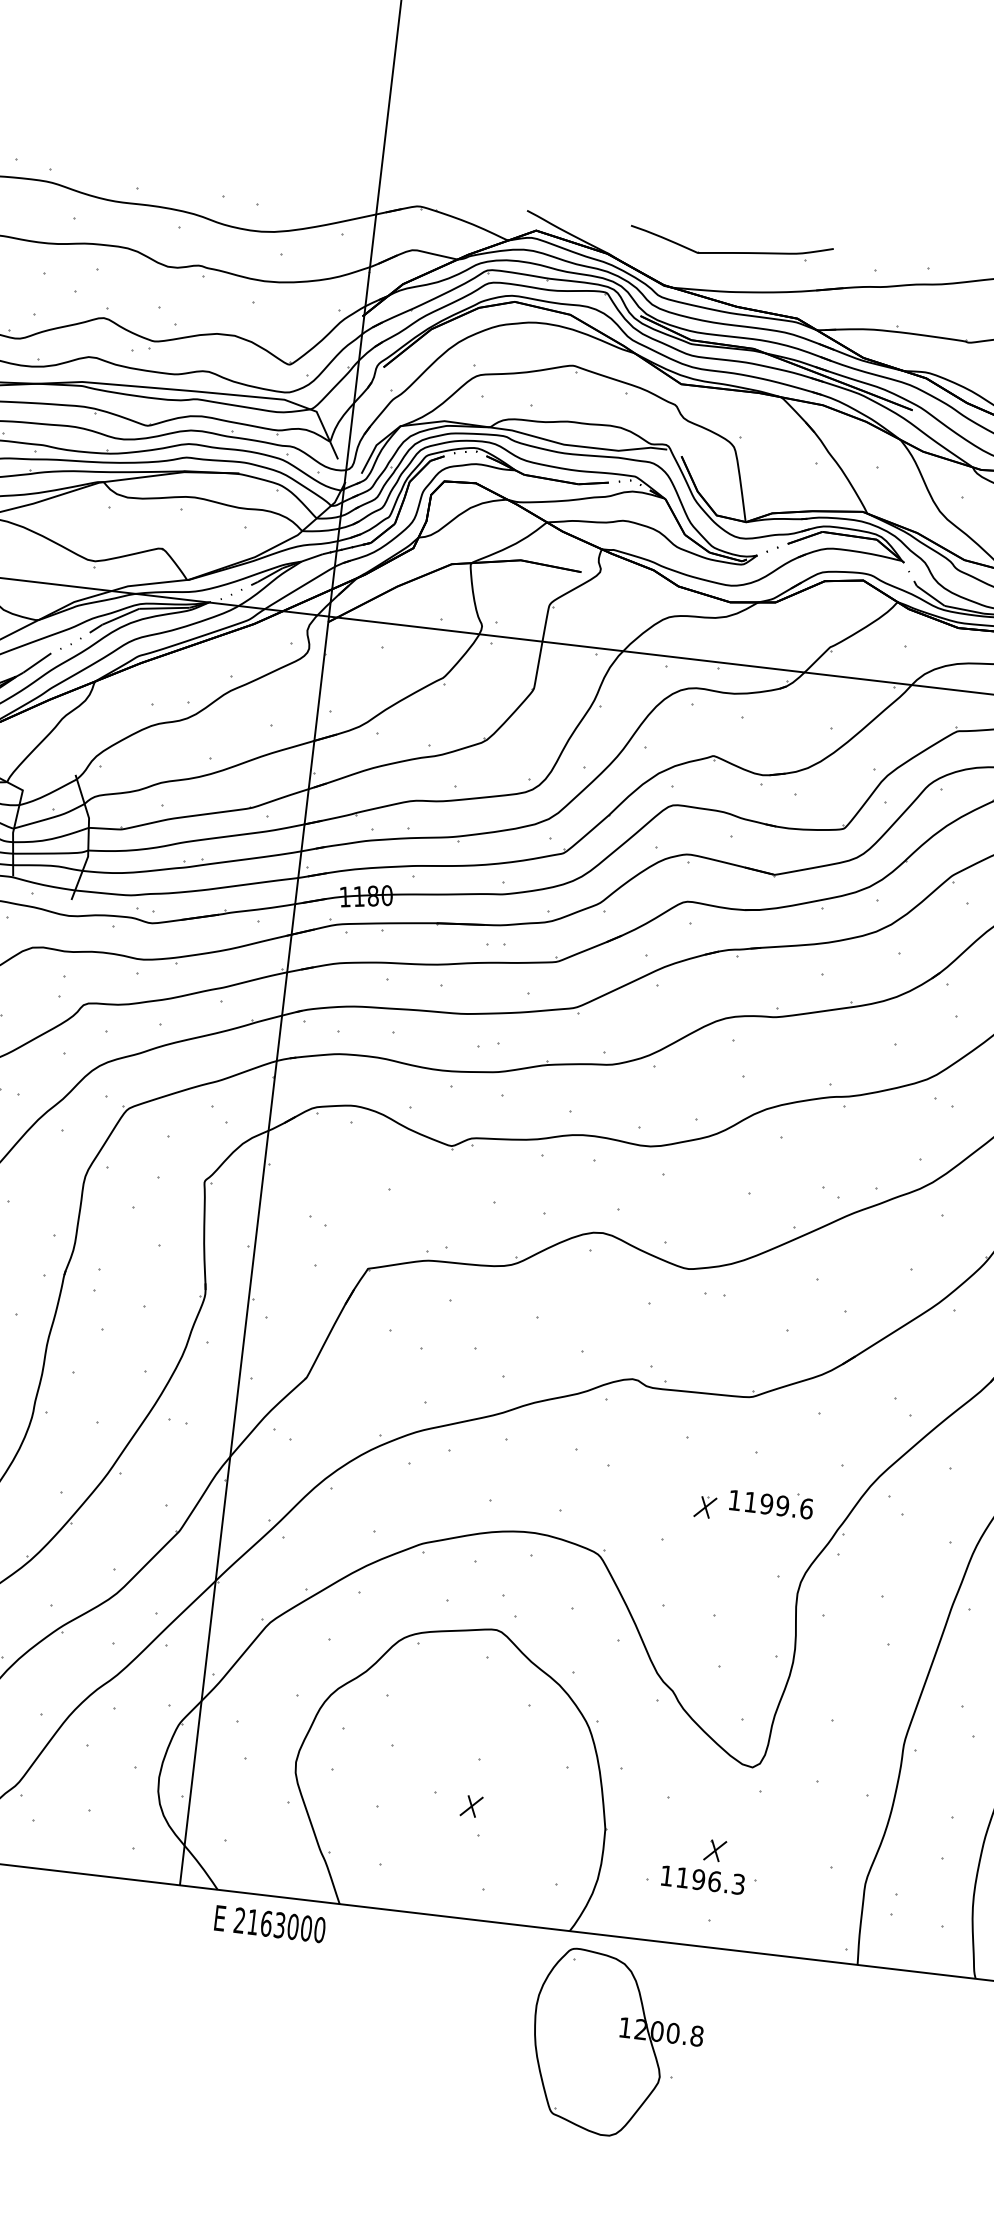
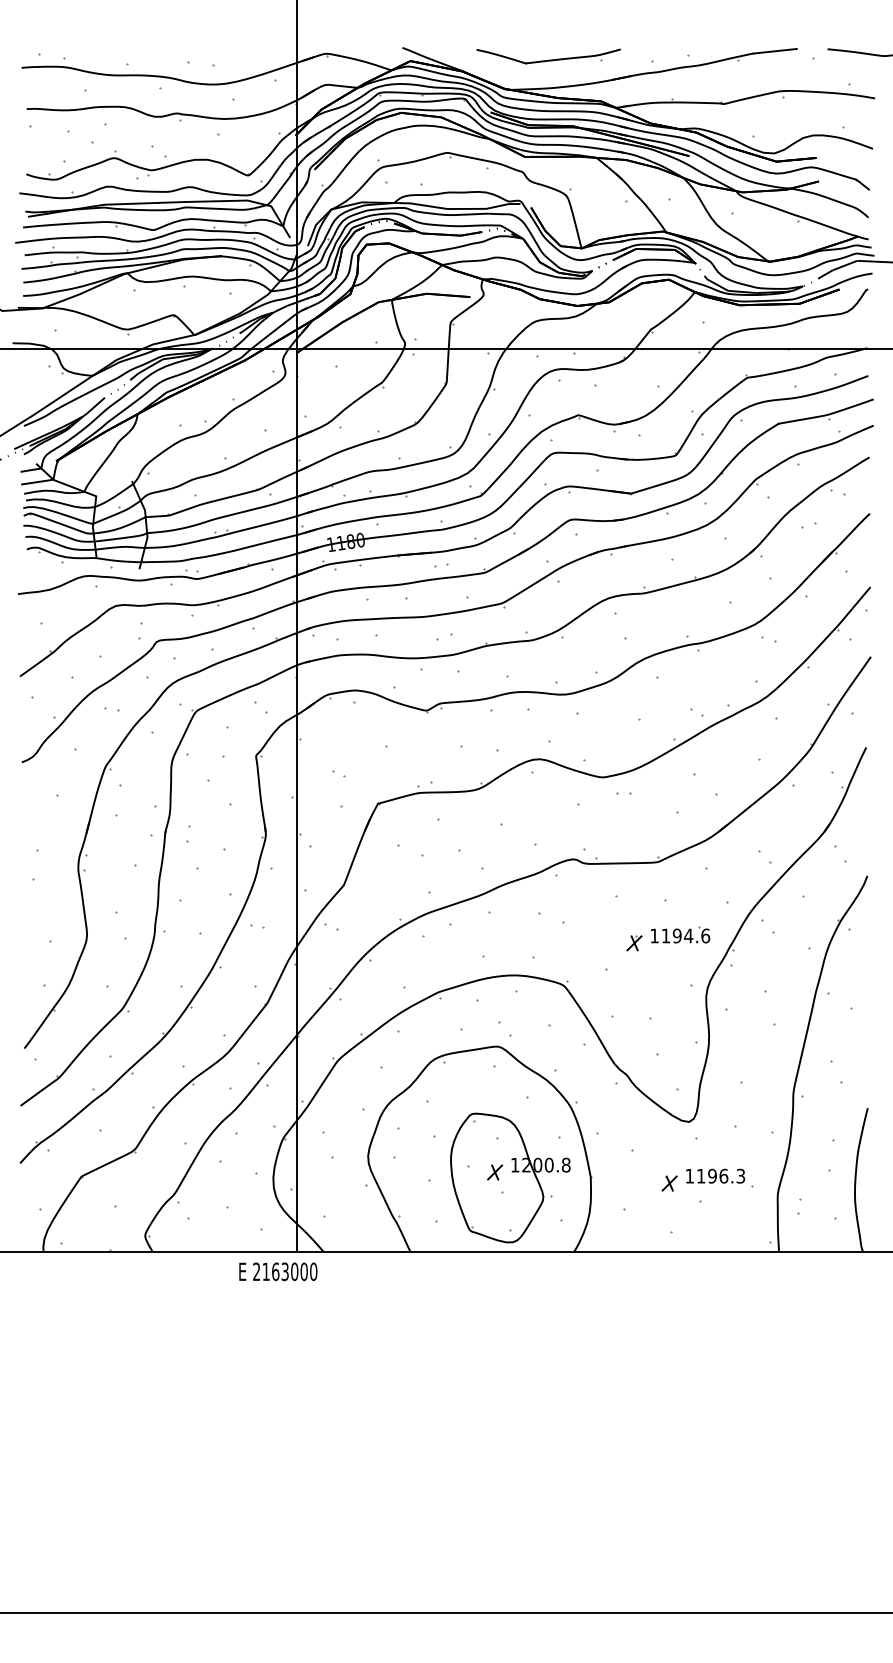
text: (782, 1505) -> (688, 935), 1199.6 -> 1194.6
text: (703, 1879) -> (715, 1175), moved
text: (270, 1923) -> (278, 1271), moved
part: (616, 2044) -> (510, 1177), moved

